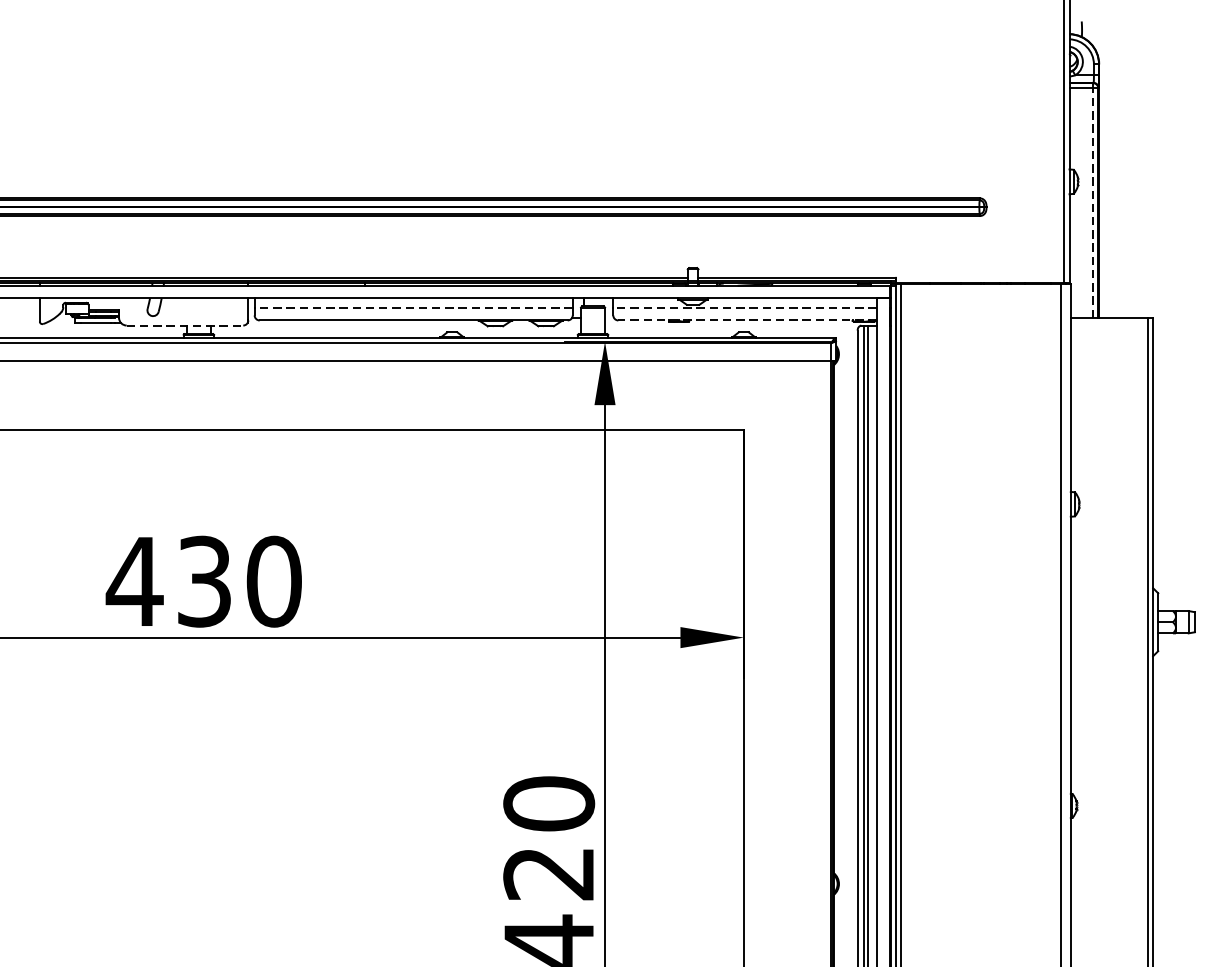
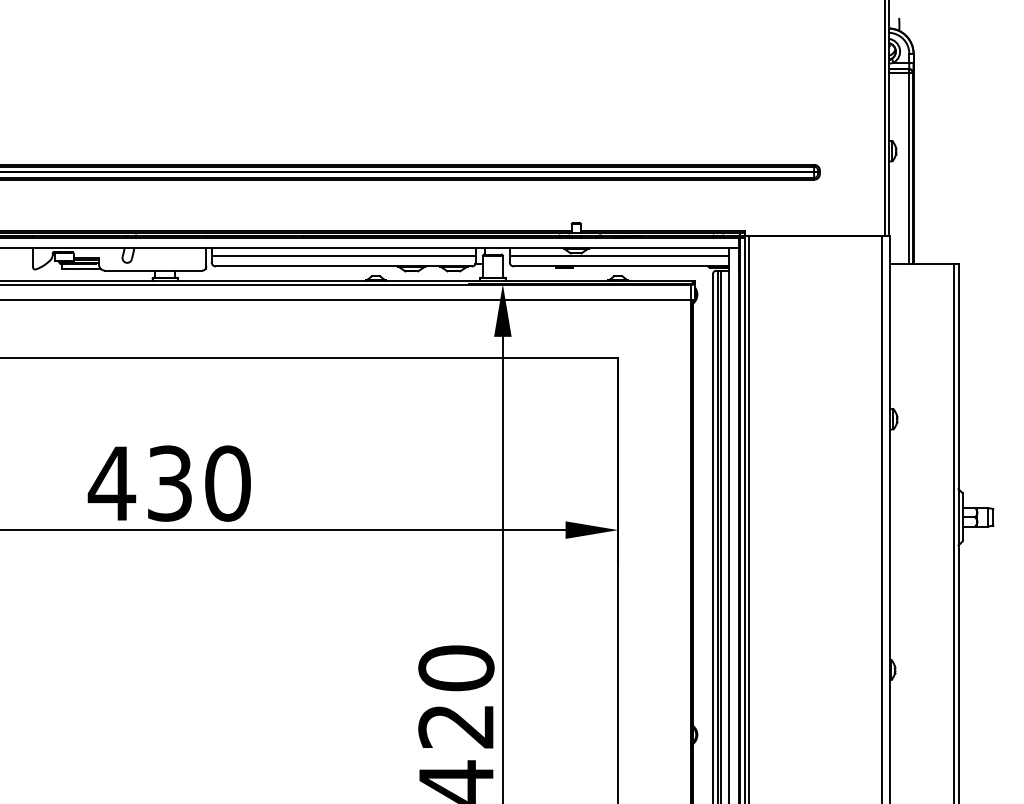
line: (1092, 202) -> (908, 168), dashed -> solid
line: (413, 307) -> (343, 255), dashed -> solid
line: (745, 307) -> (619, 255), dashed -> solid
line: (746, 320) -> (620, 266), dashed -> solid
line: (185, 325) -> (154, 270), dashed -> solid

